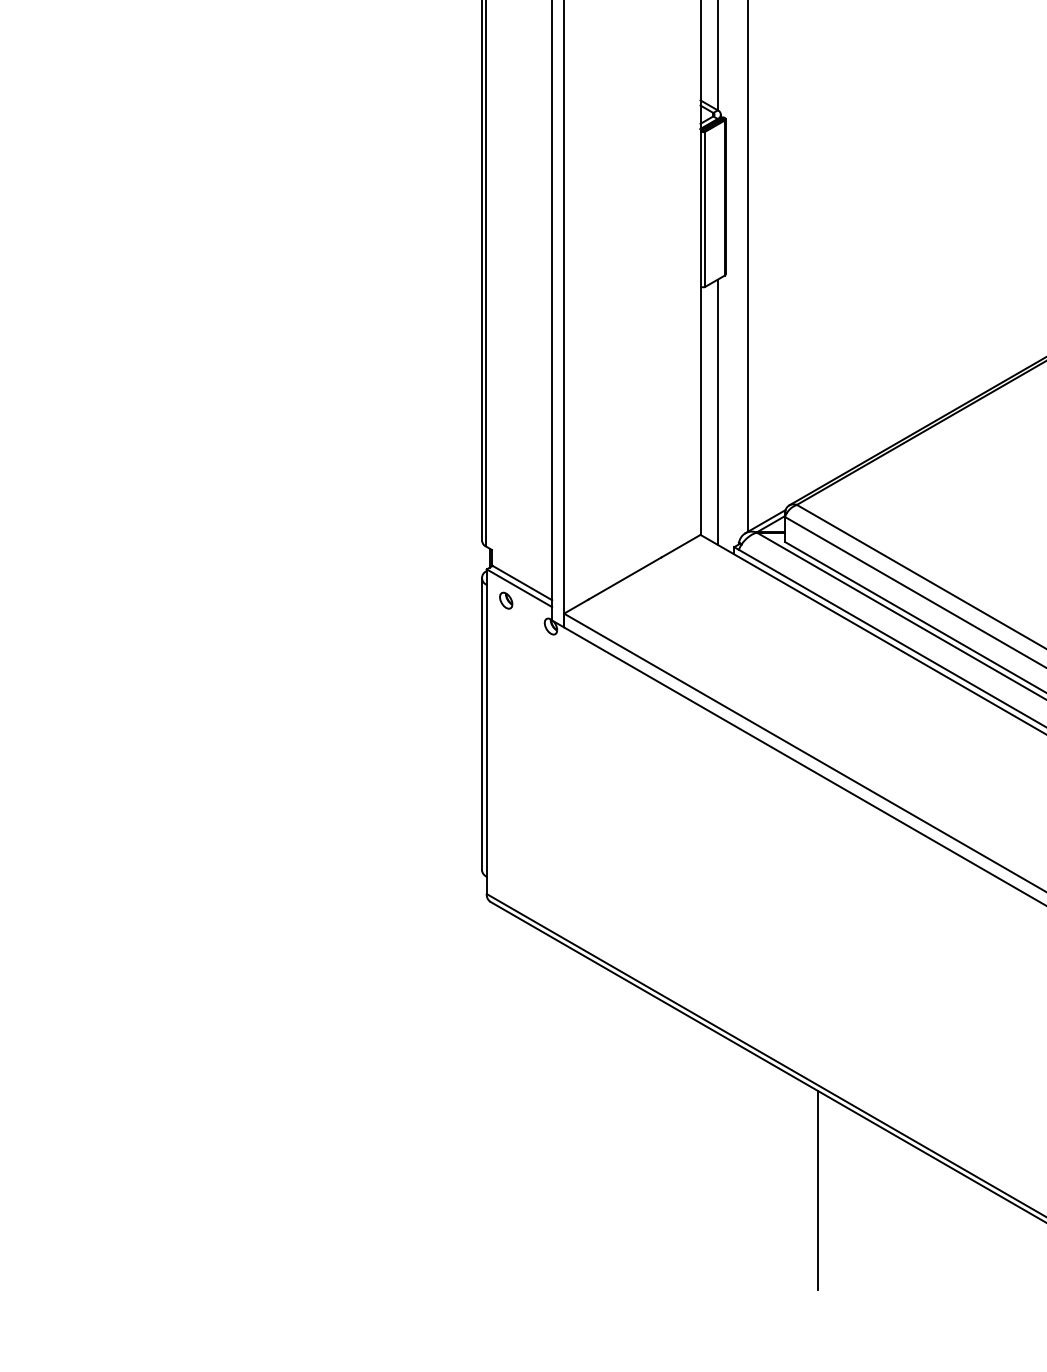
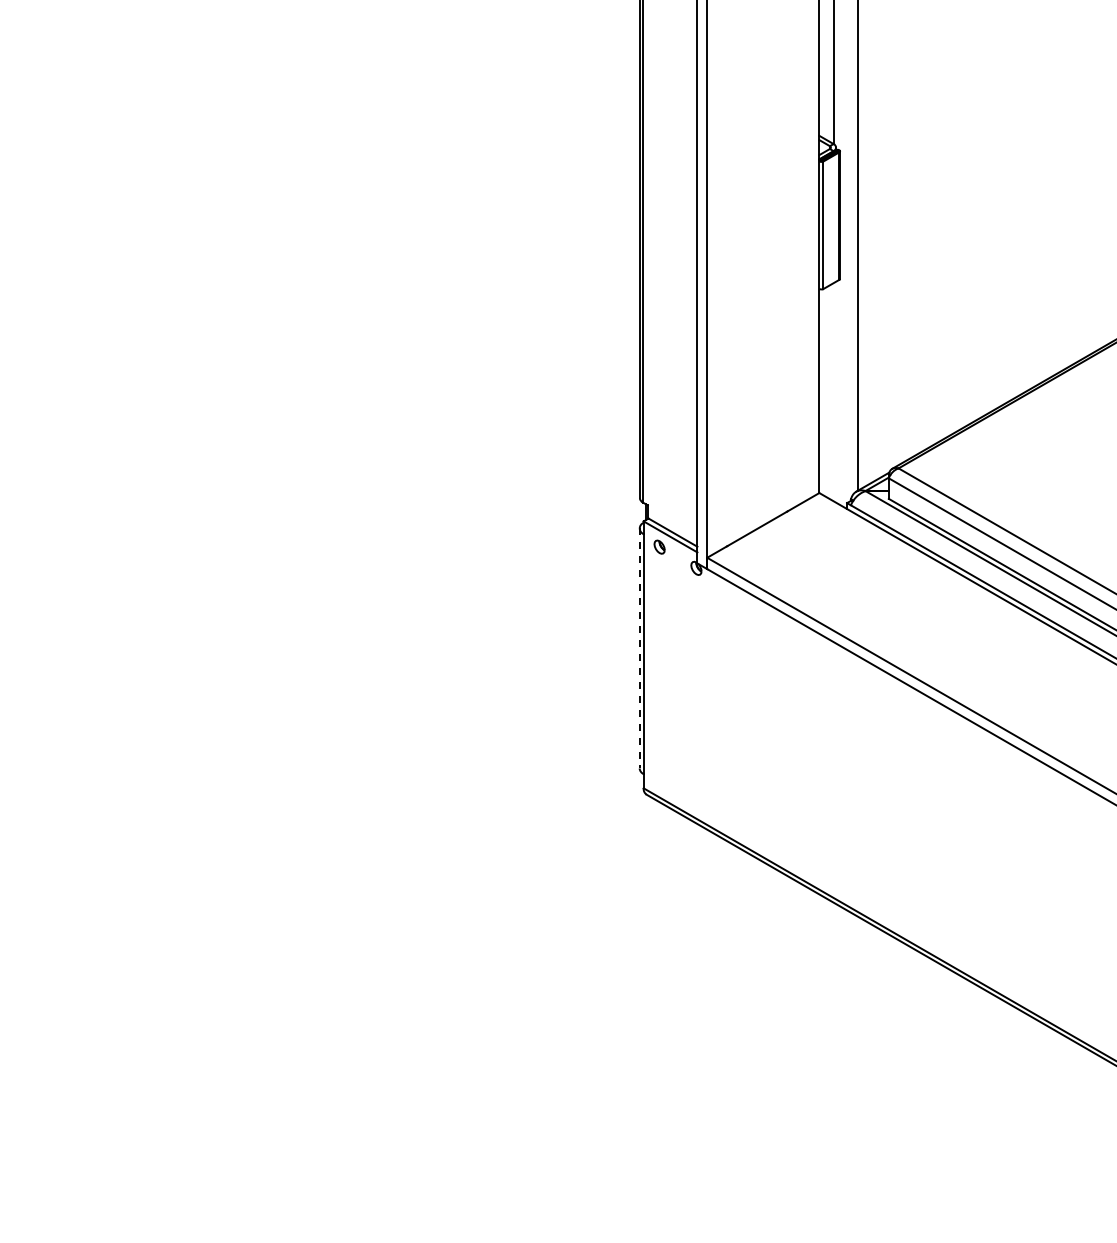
line: (717, 412) -> (833, 392), removed
line: (481, 724) -> (639, 648), solid -> dashed
line: (817, 1191) -> (915, 1032), removed

